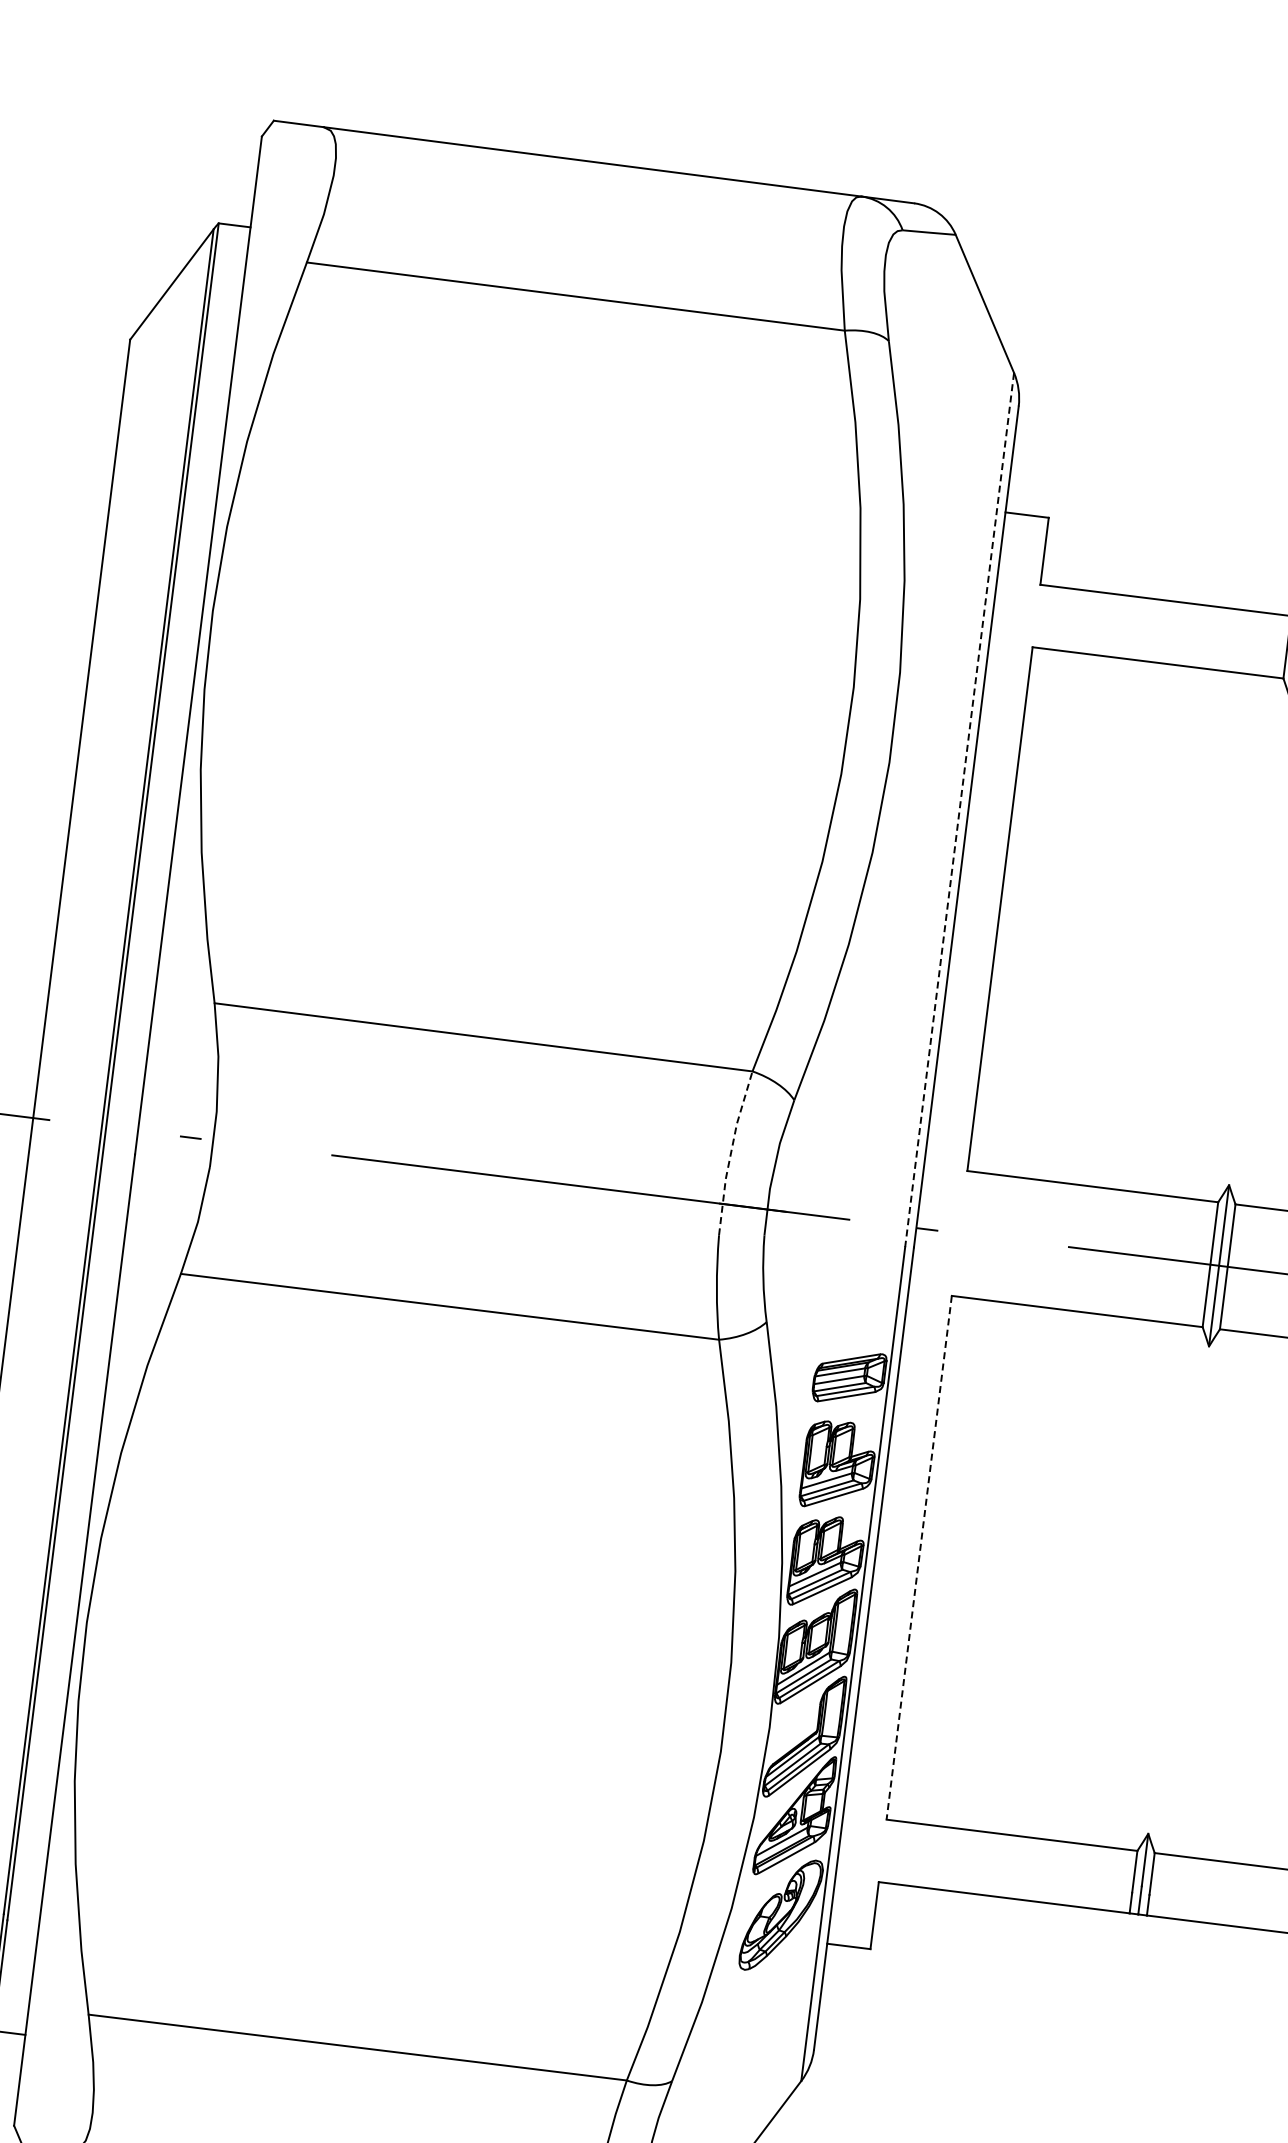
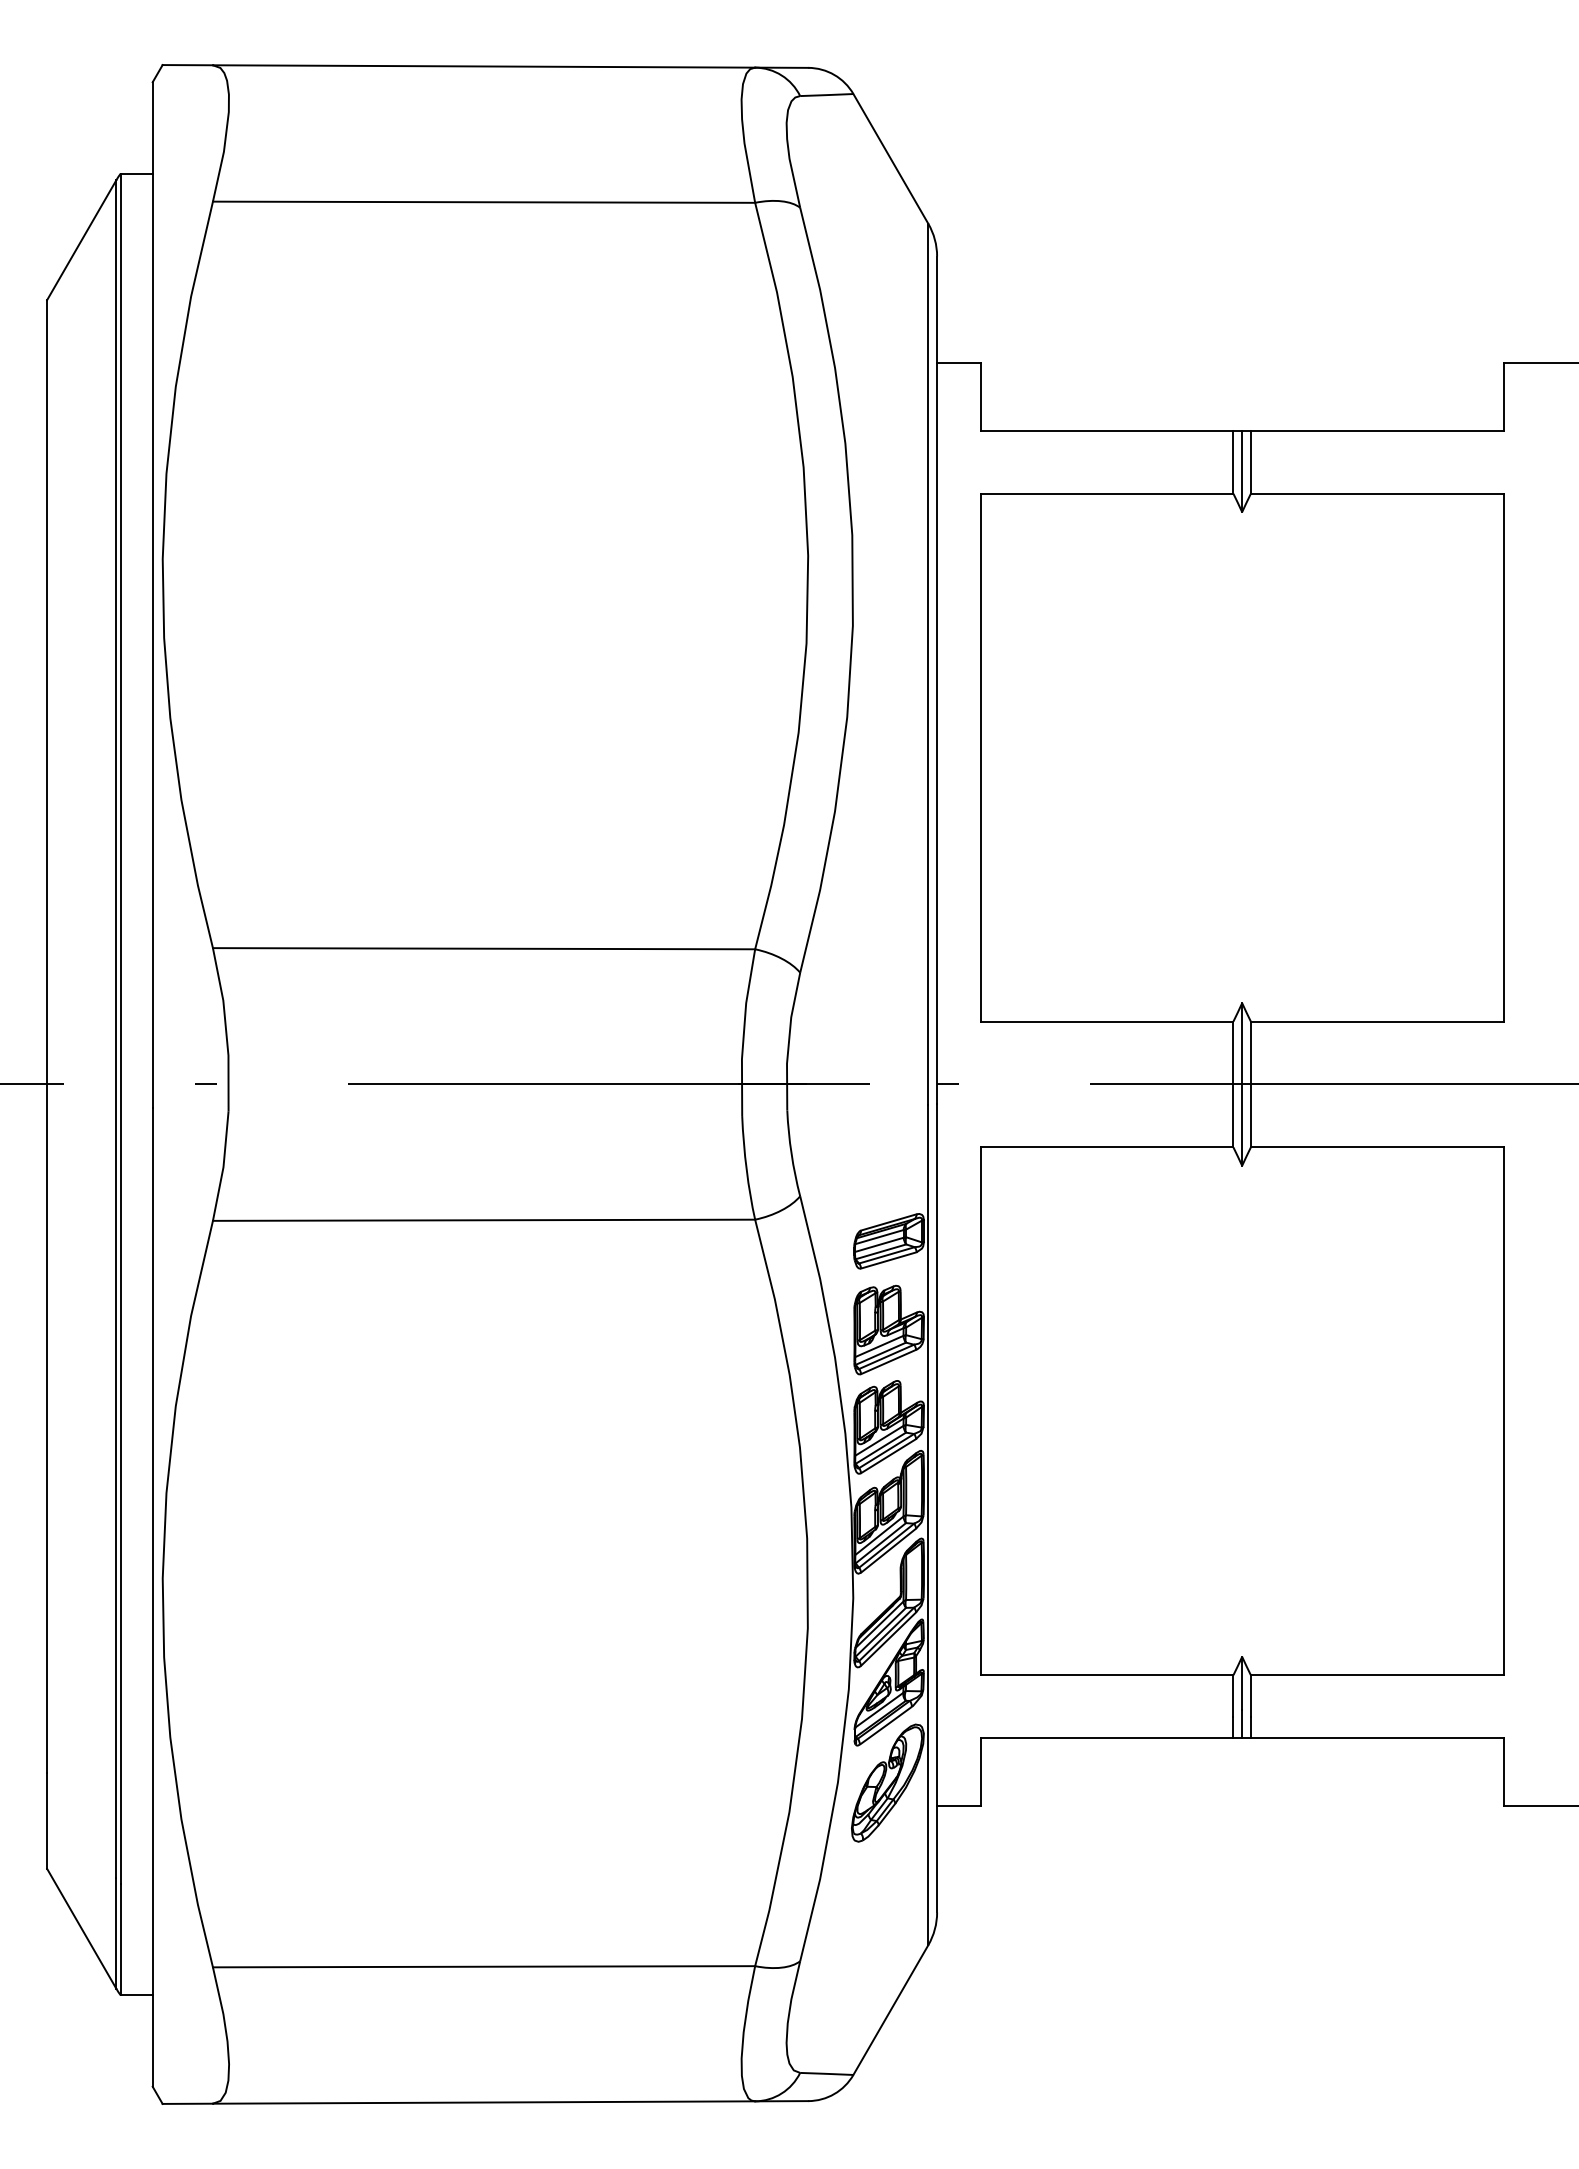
line: (959, 810) -> (928, 664), dashed -> solid
line: (731, 1151) -> (744, 1031), dashed -> solid
line: (919, 1557) -> (980, 1411), dashed -> solid

